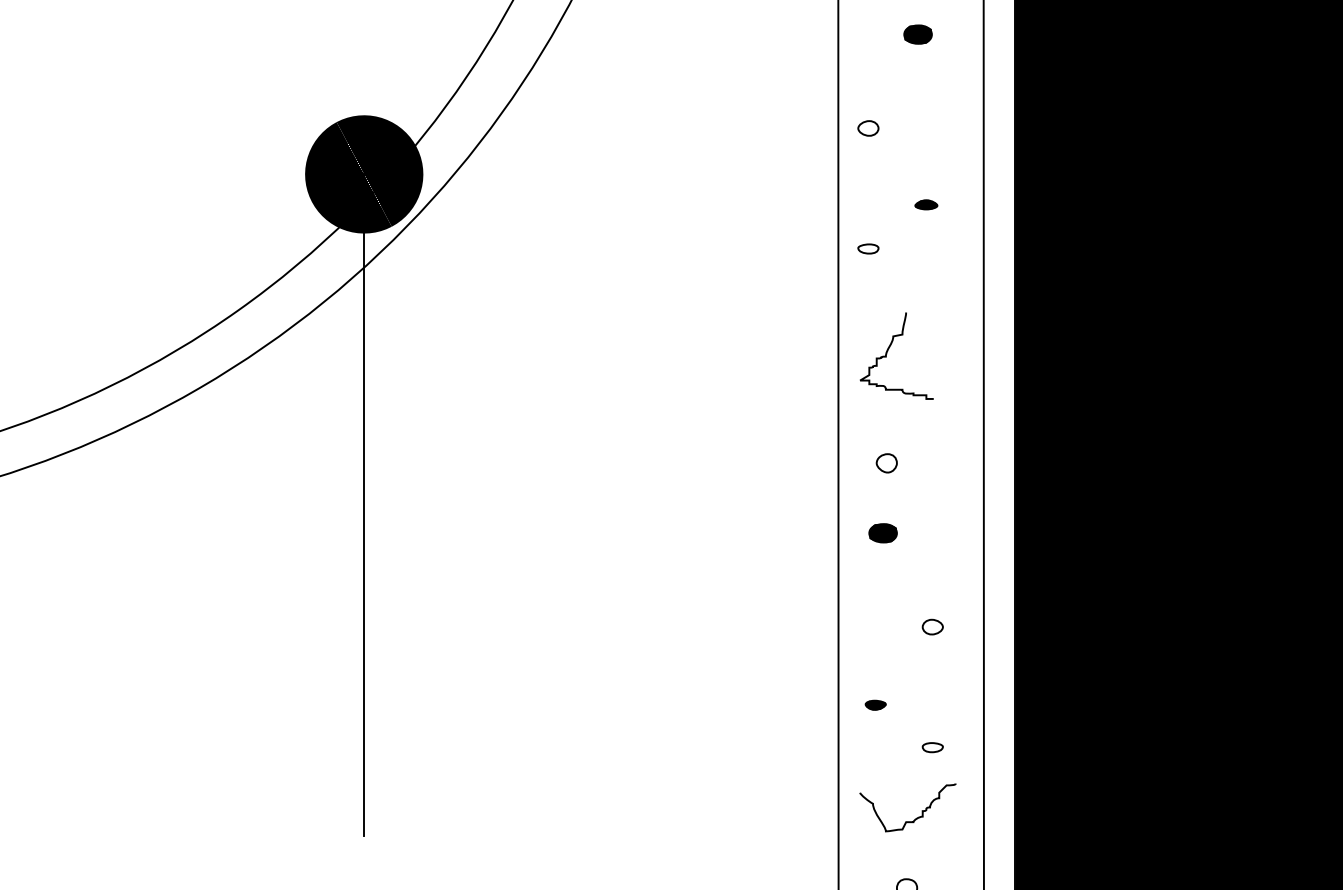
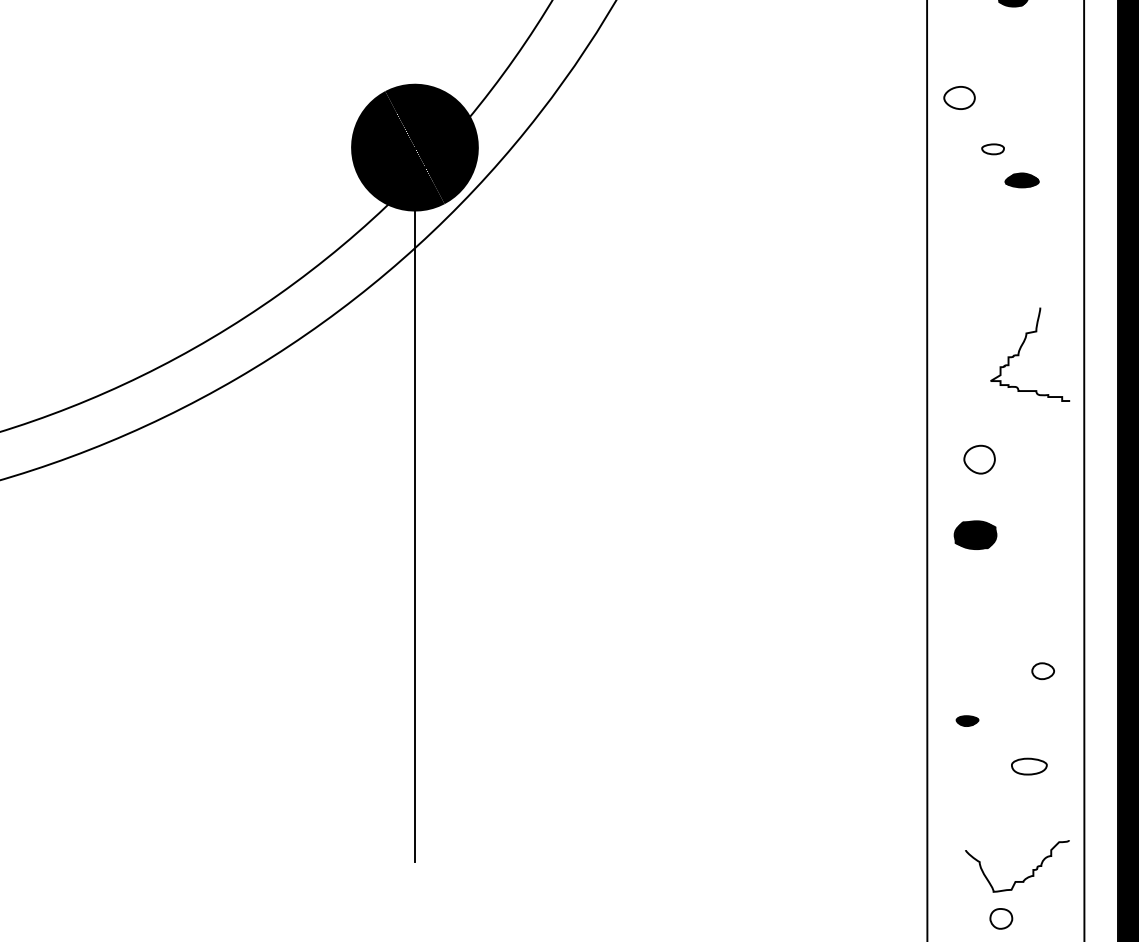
part: (868, 128) -> (959, 98), size x1.4
part: (926, 204) -> (1022, 180), size x1.4
part: (868, 248) -> (993, 148), moved
curve: (888, 351) -> (1021, 349), moved
part: (886, 463) -> (979, 459), size x1.4
part: (882, 533) -> (974, 535), size x1.4
part: (932, 626) -> (1042, 670), moved
part: (932, 747) -> (1028, 766), size x1.6
curve: (916, 817) -> (1026, 876), moved

